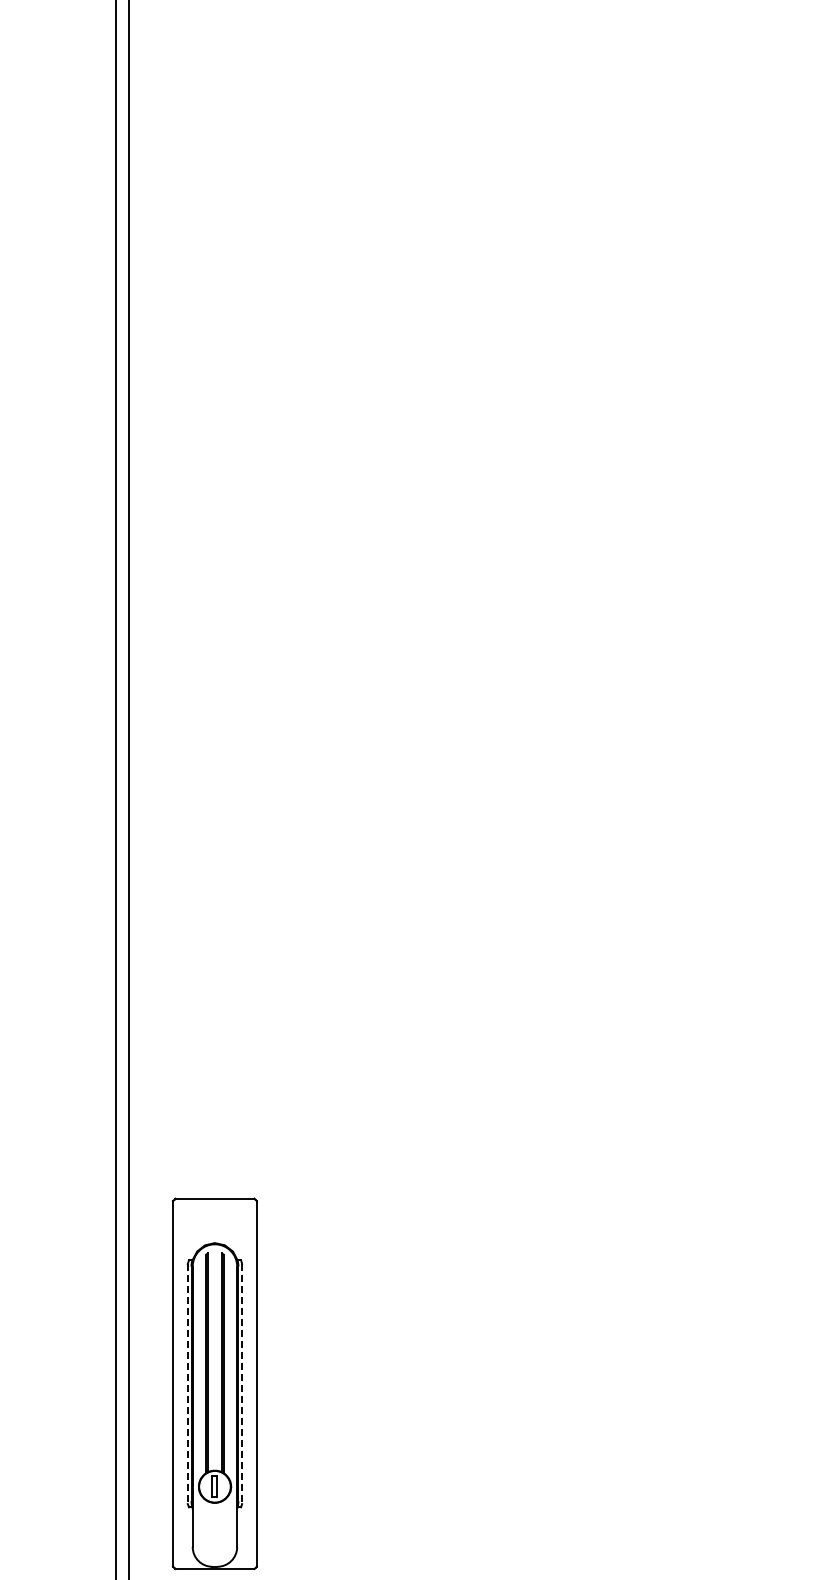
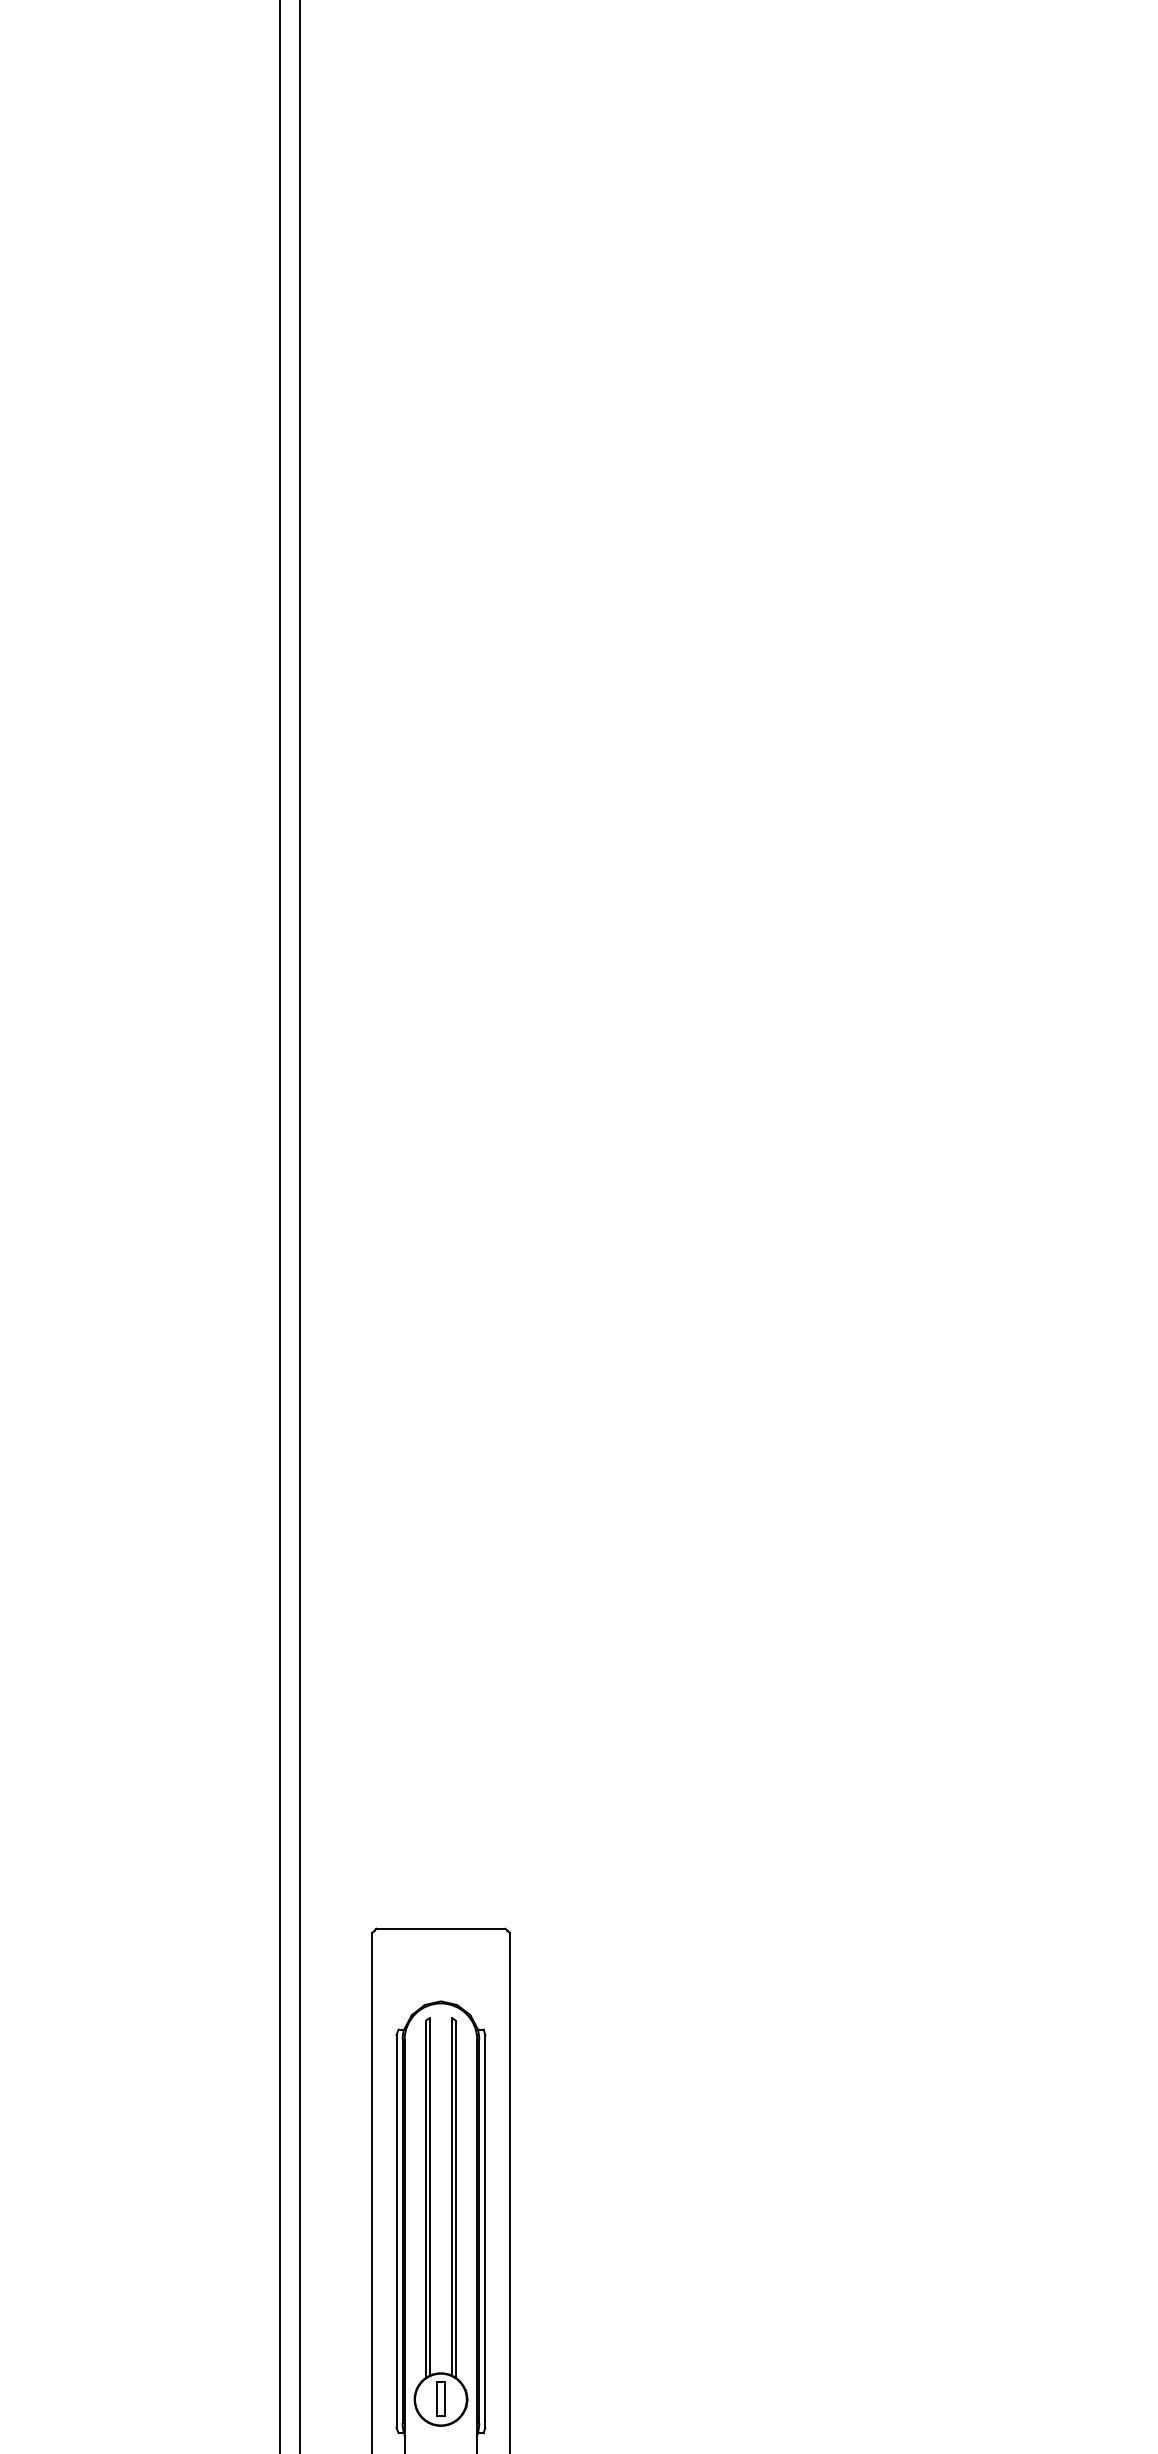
line: (187, 1384) -> (396, 2232), dashed -> solid
line: (242, 1384) -> (485, 2232), dashed -> solid

